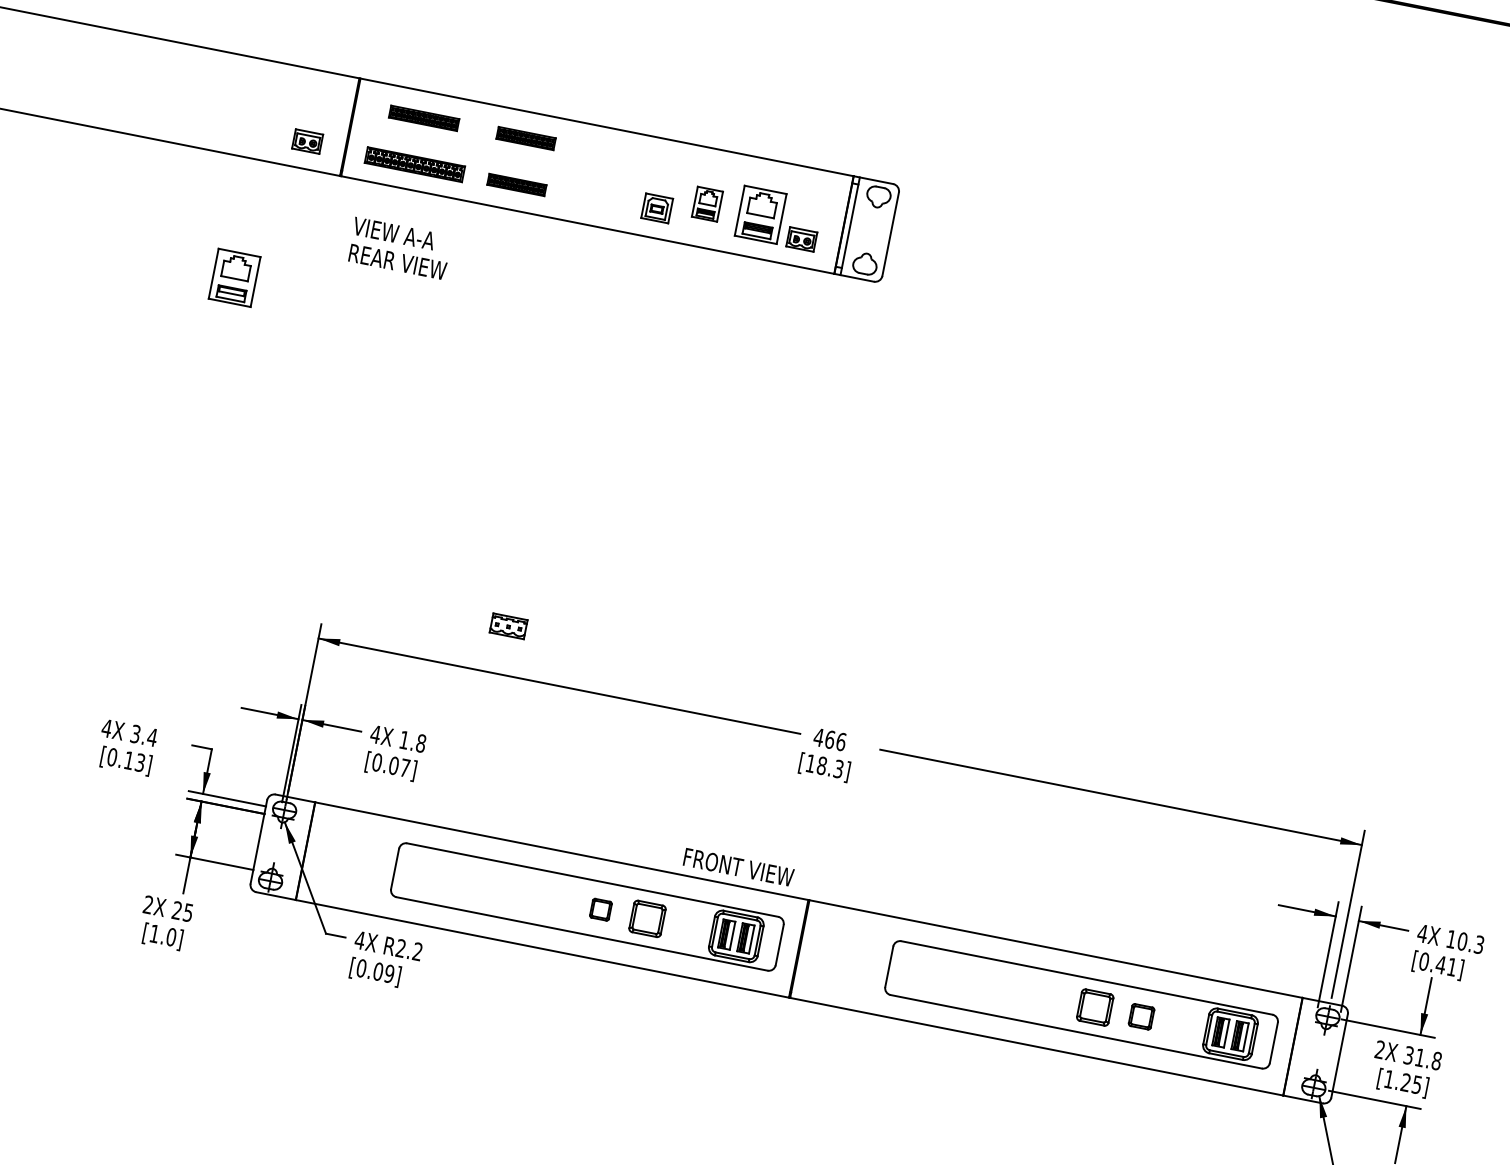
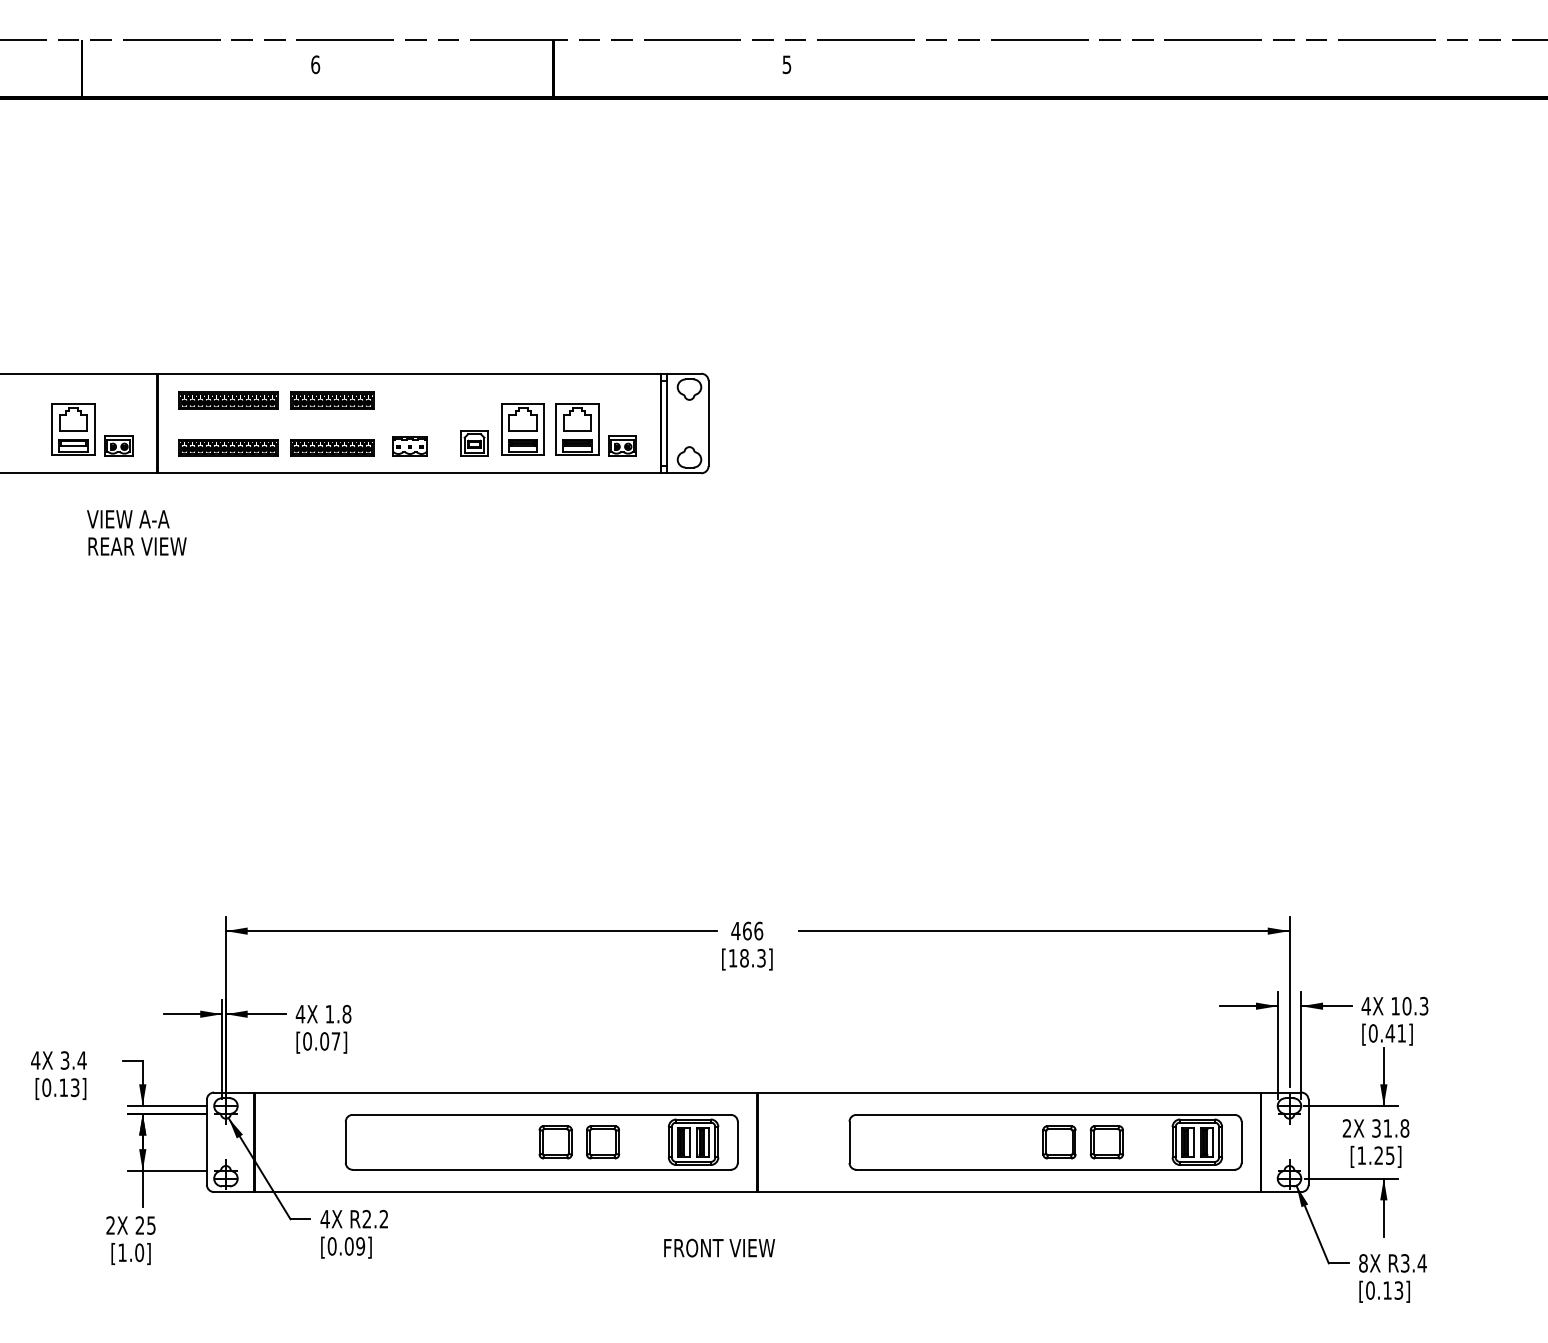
part: (424, 118) -> (228, 400), size x1.43
part: (526, 138) -> (332, 400), size x1.43
part: (517, 184) -> (332, 447), size x1.43
part: (706, 204) -> (522, 429), size x1.67
text: (399, 248) -> (136, 532), moved
part: (234, 277) -> (73, 429), moved
part: (508, 626) -> (409, 446), moved
text: (738, 866) -> (719, 1247), moved
part: (600, 909) -> (555, 1142), size x1.67
part: (1141, 1016) -> (1106, 1142), size x1.43

